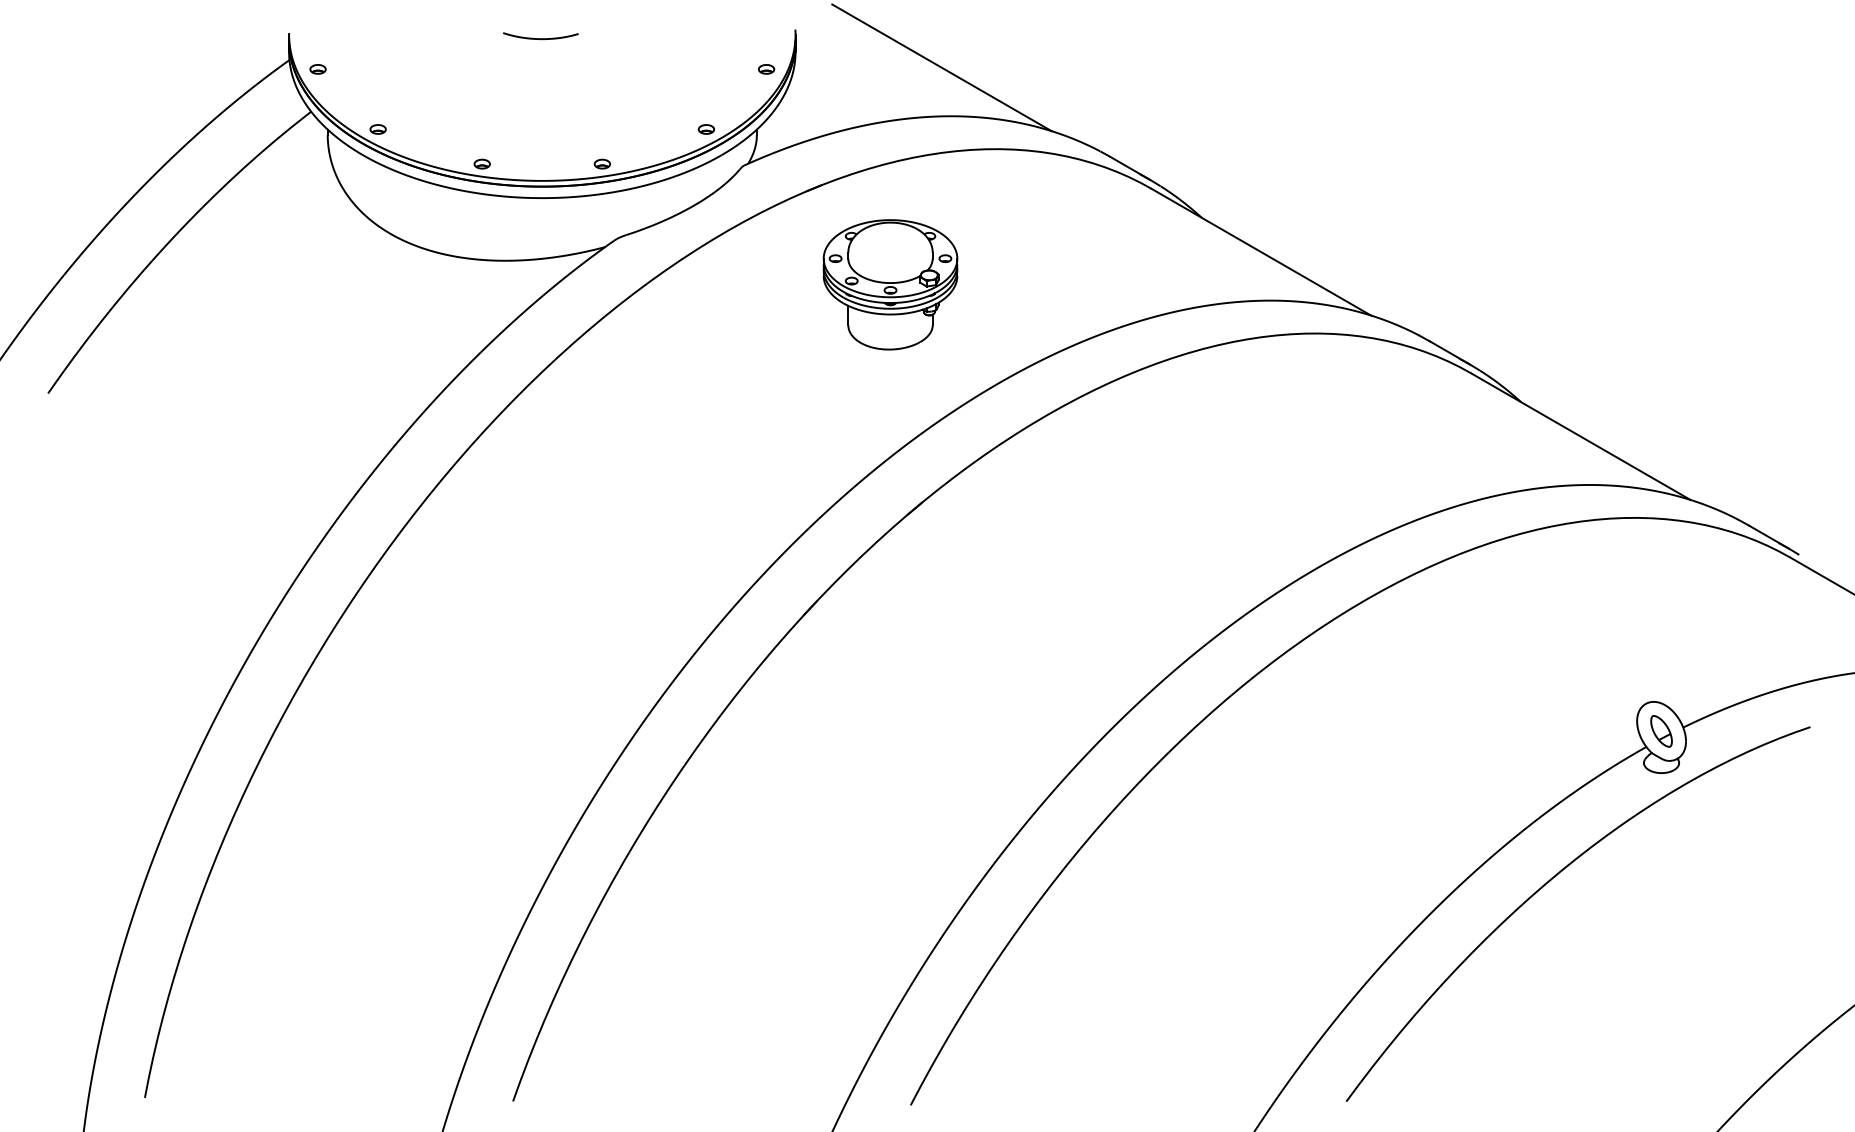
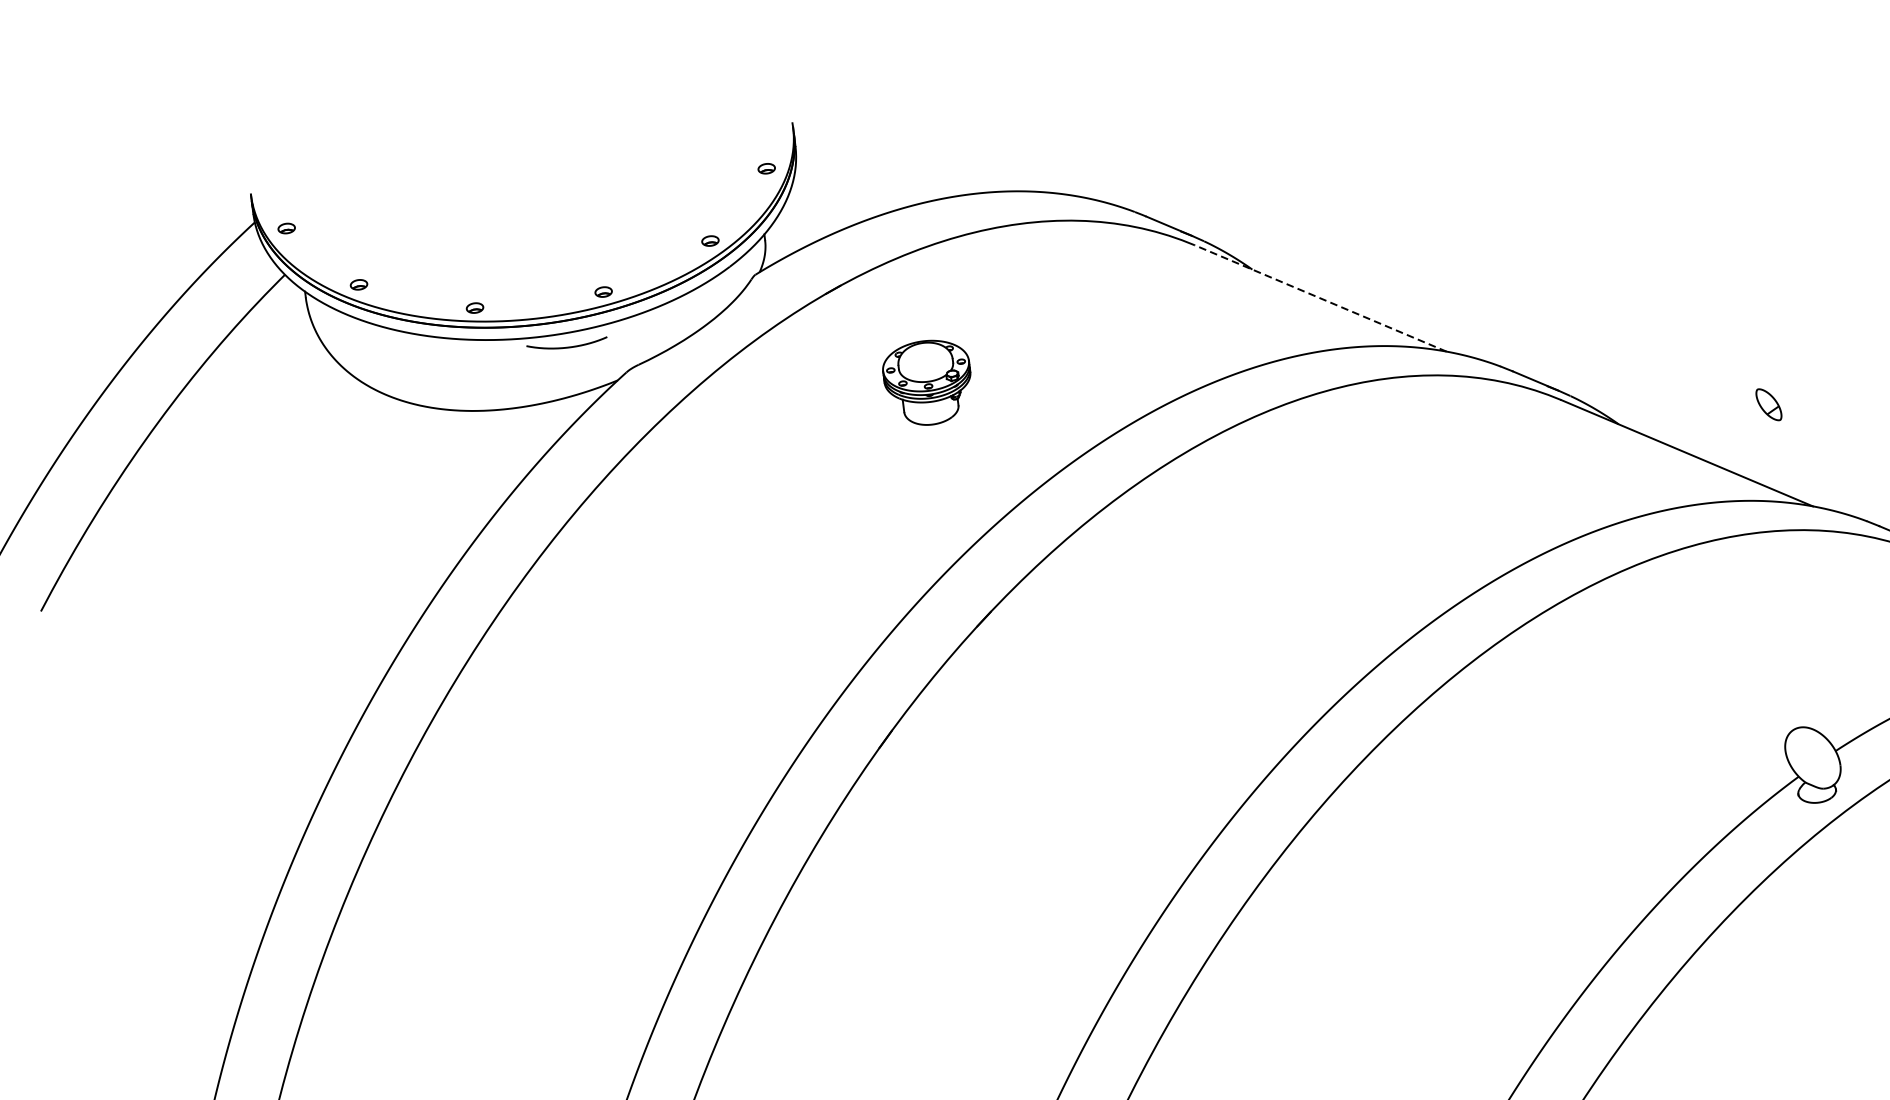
curve: (540, 38) -> (567, 346), moved
line: (941, 67) -> (953, 143), removed
line: (1261, 252) -> (1320, 298), solid -> dashed
part: (890, 284) -> (928, 382), size x0.6
part: (1661, 731) -> (1768, 404), moved

